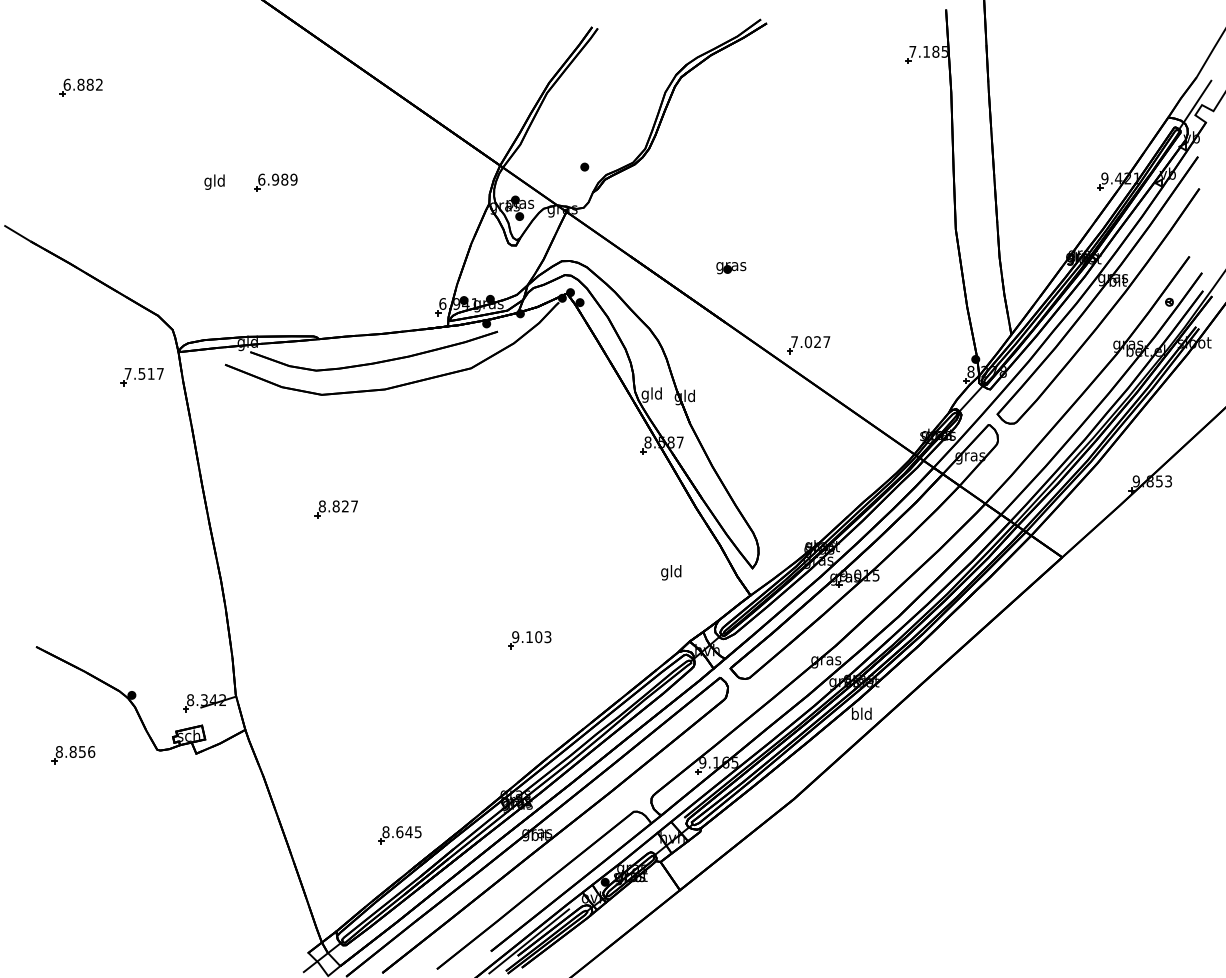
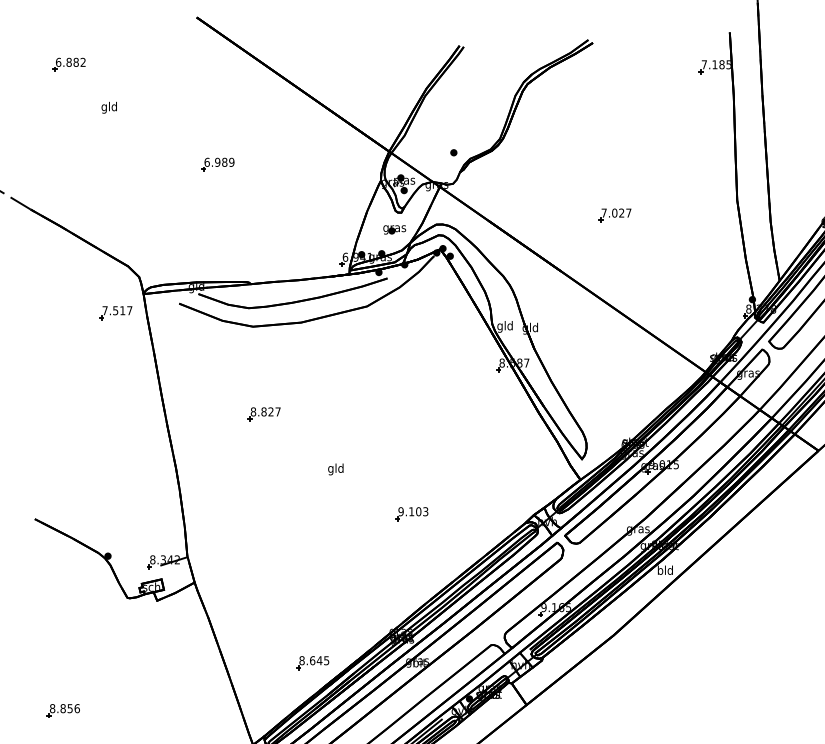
part: (80, 87) -> (68, 64), moved
text: (214, 181) -> (109, 107), moved
part: (731, 268) -> (394, 230), moved
part: (808, 345) -> (614, 215), moved
text: (671, 572) -> (336, 469), moved
part: (73, 755) -> (63, 711), moved

